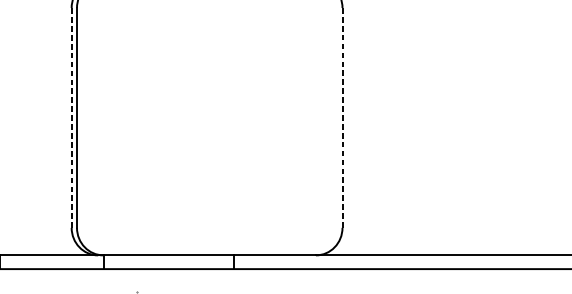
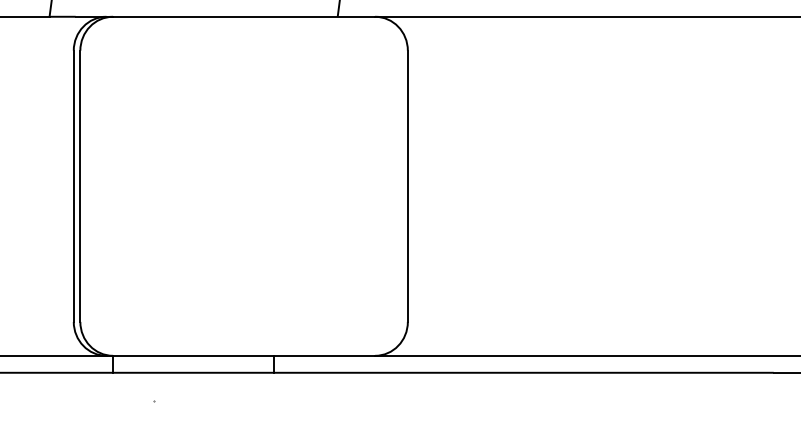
line: (71, 118) -> (73, 186), dashed -> solid
line: (342, 118) -> (407, 186), dashed -> solid

